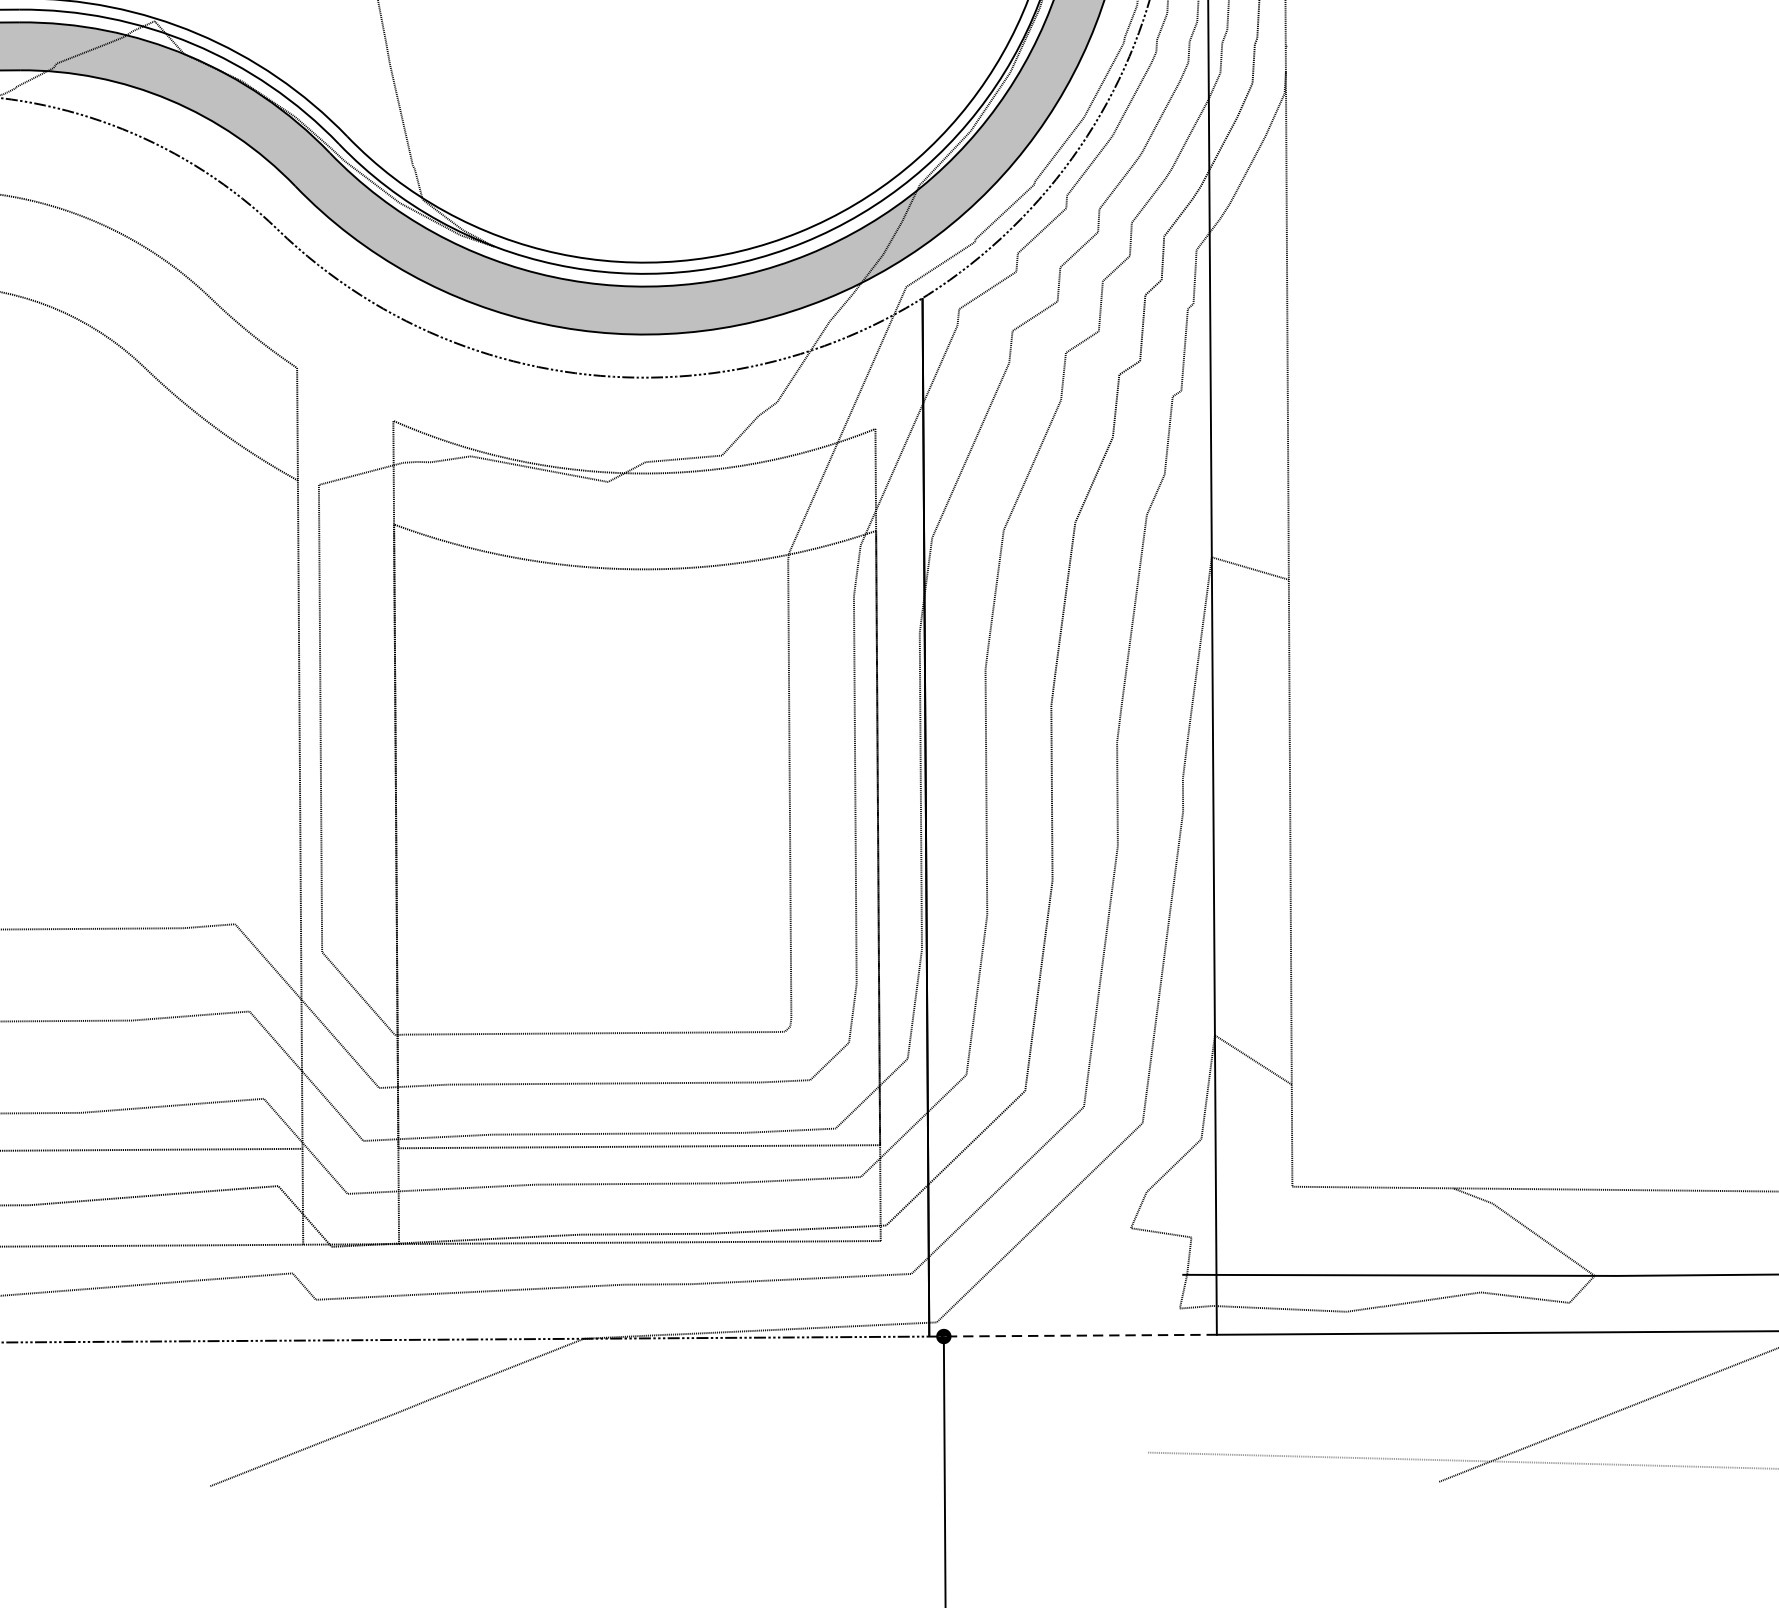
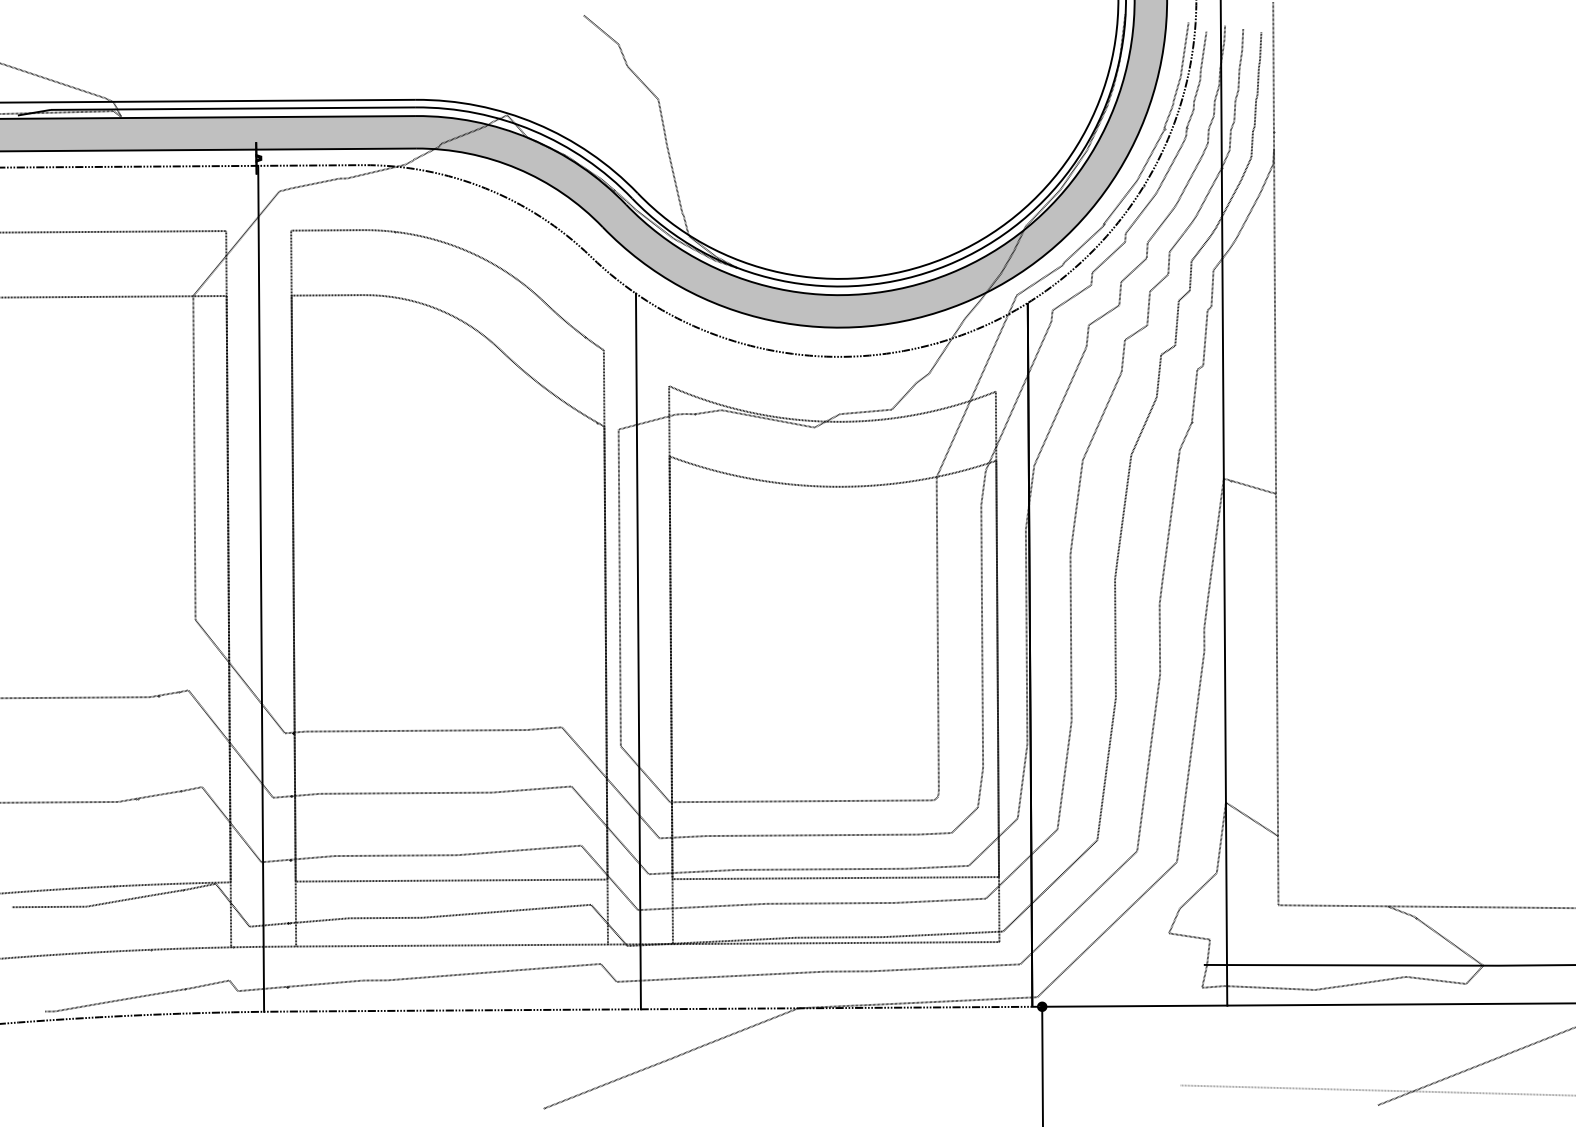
line: (346, 812) -> (637, 651), added
line: (299, 813) -> (605, 652), added
line: (1080, 1336) -> (1134, 1006), dashed -> solid

